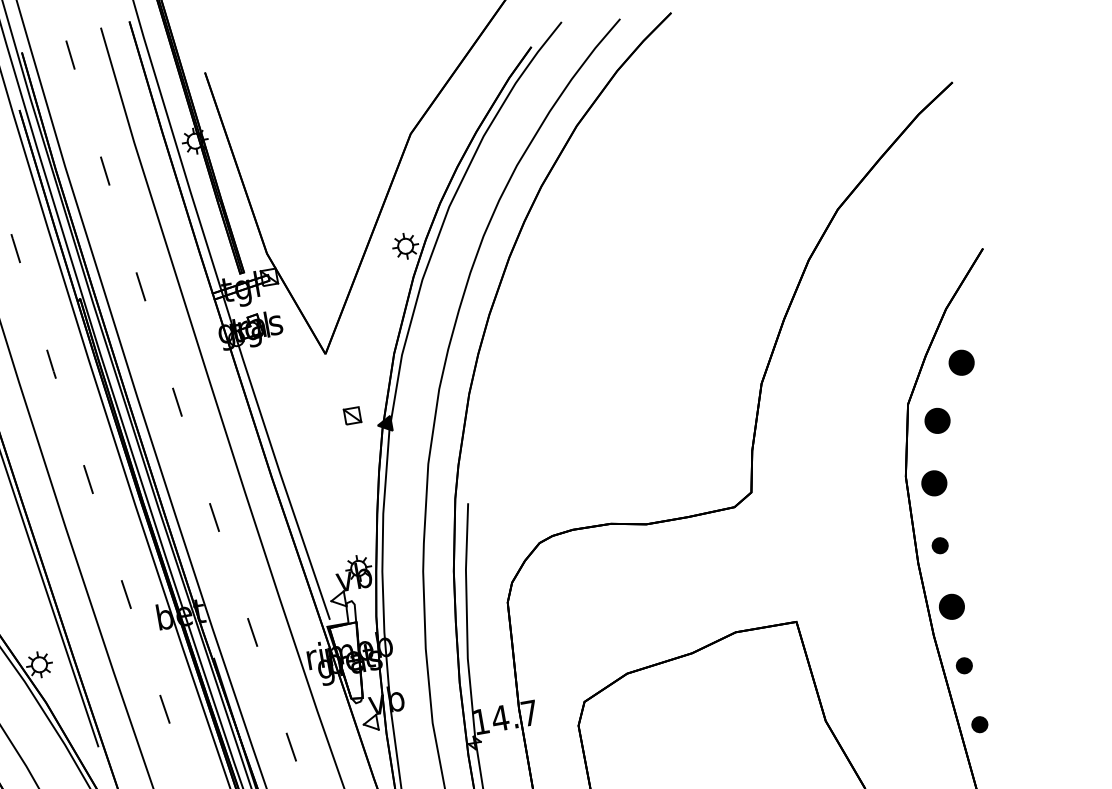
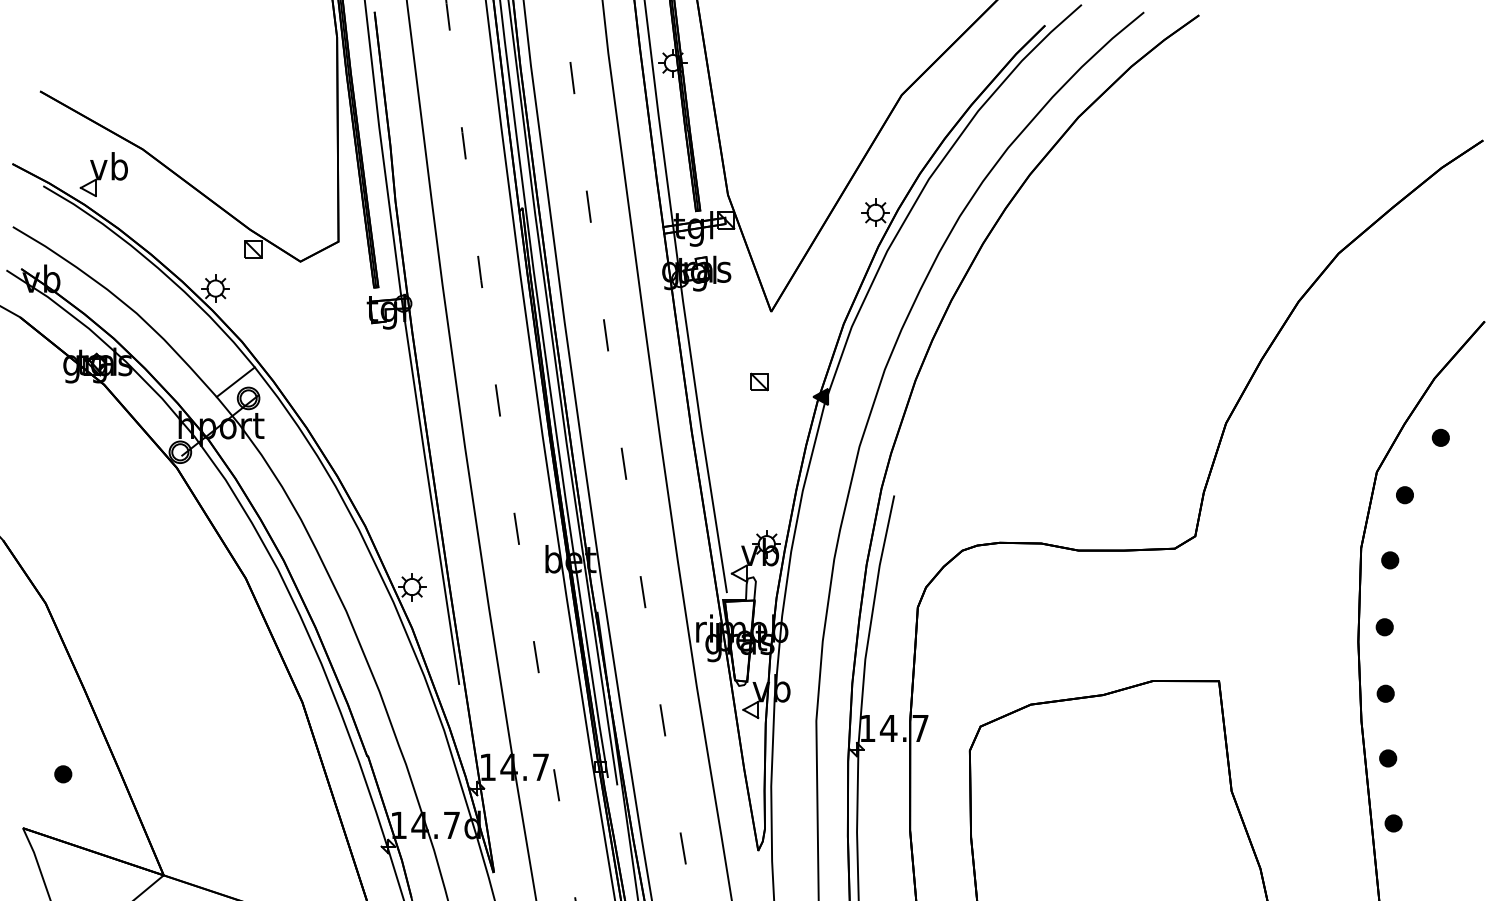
part: (961, 362) -> (1440, 437), size x0.62
part: (352, 415) -> (759, 381), moved
part: (937, 421) -> (1404, 495), size x0.62
part: (934, 483) -> (1390, 560), size x0.62
part: (951, 606) -> (1385, 693), size x0.62

